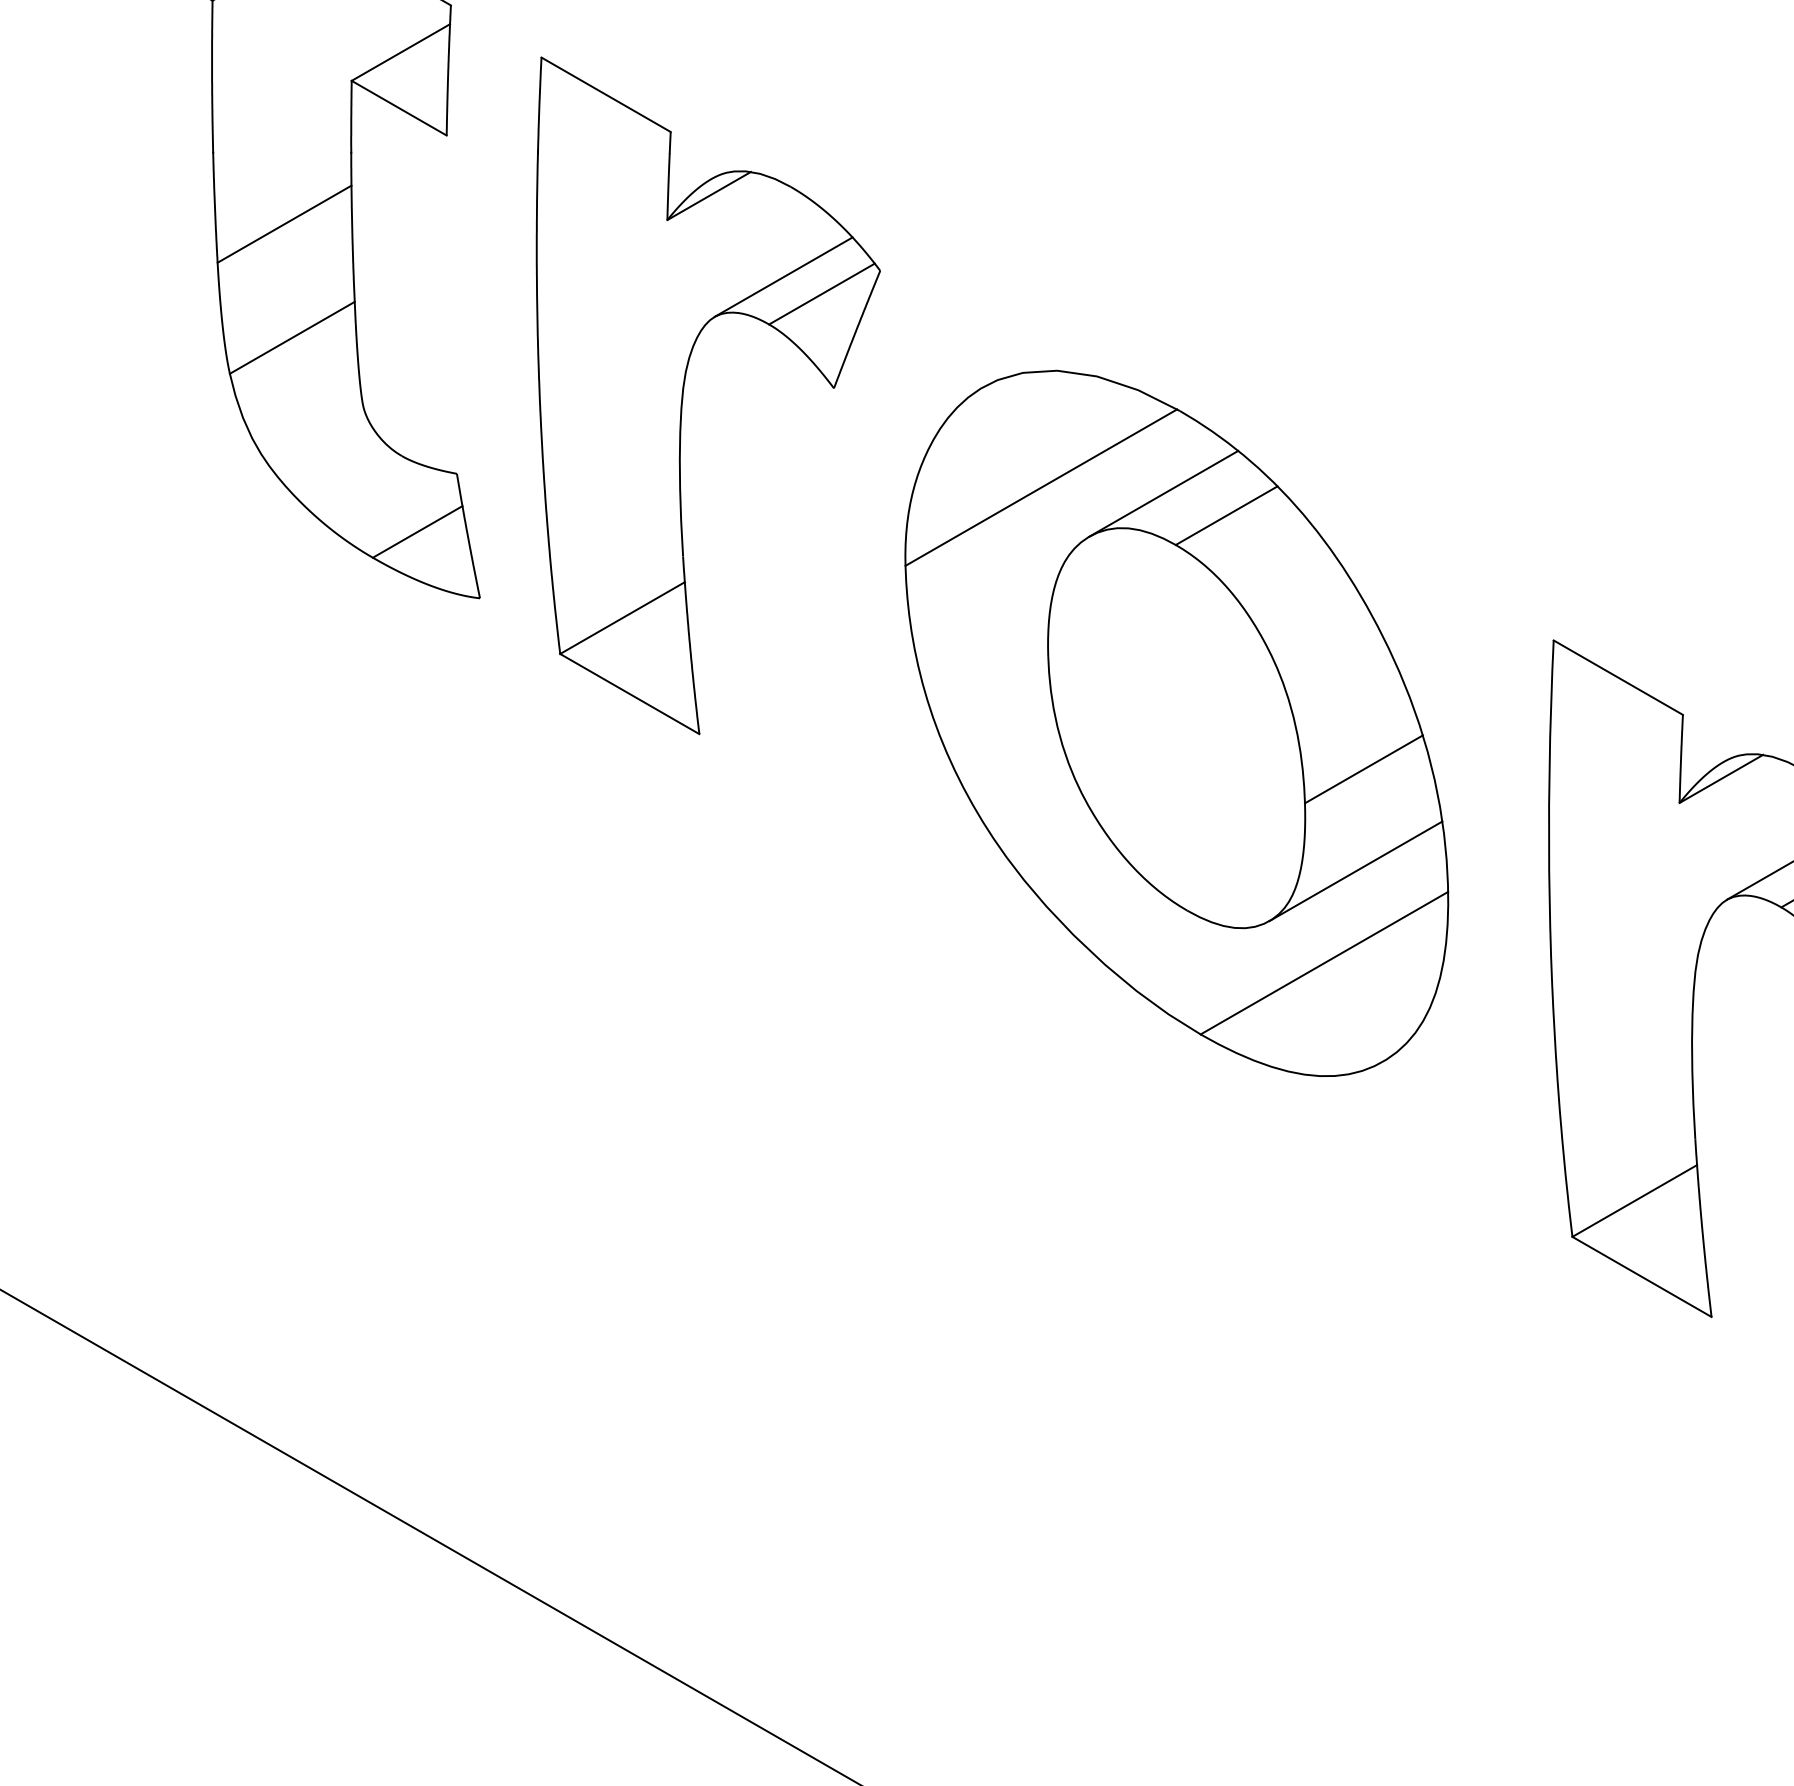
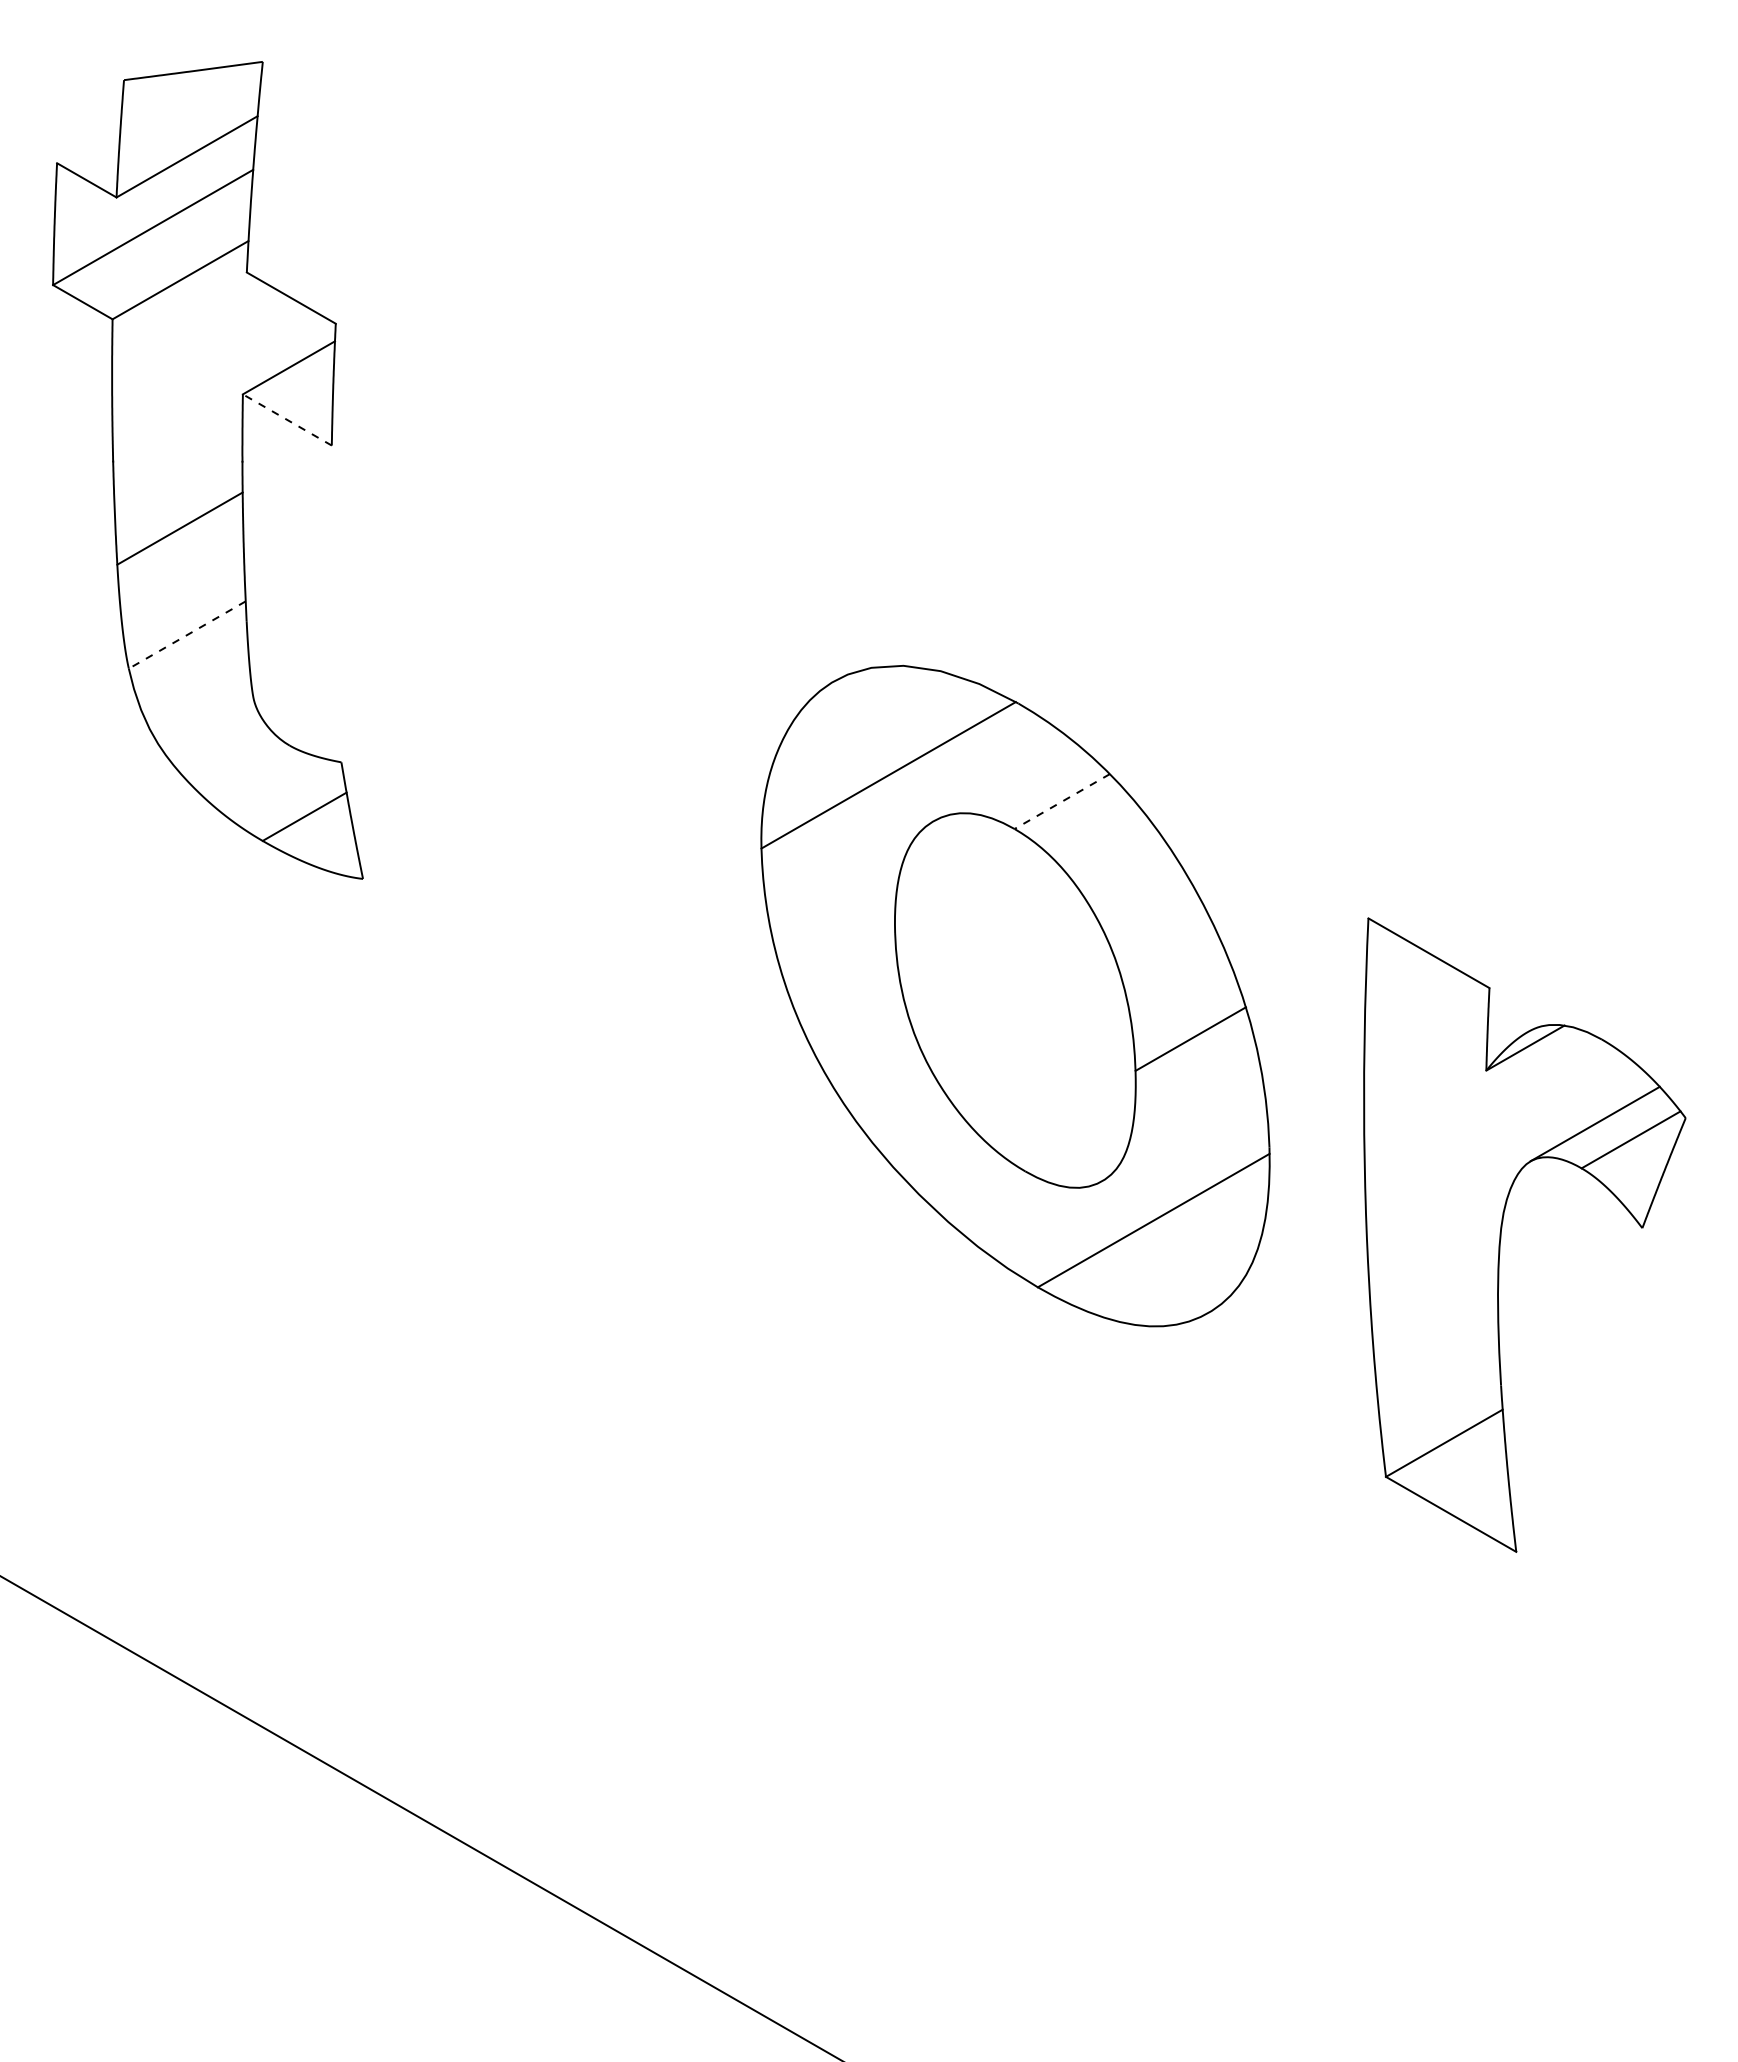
line: (398, 107) -> (286, 419), solid -> dashed
line: (291, 338) -> (186, 635), solid -> dashed
part: (684, 389) -> (554, 683), removed
line: (1163, 493) -> (1003, 780), removed
line: (1226, 515) -> (1062, 801), solid -> dashed
line: (1356, 871) -> (1183, 1134), removed

